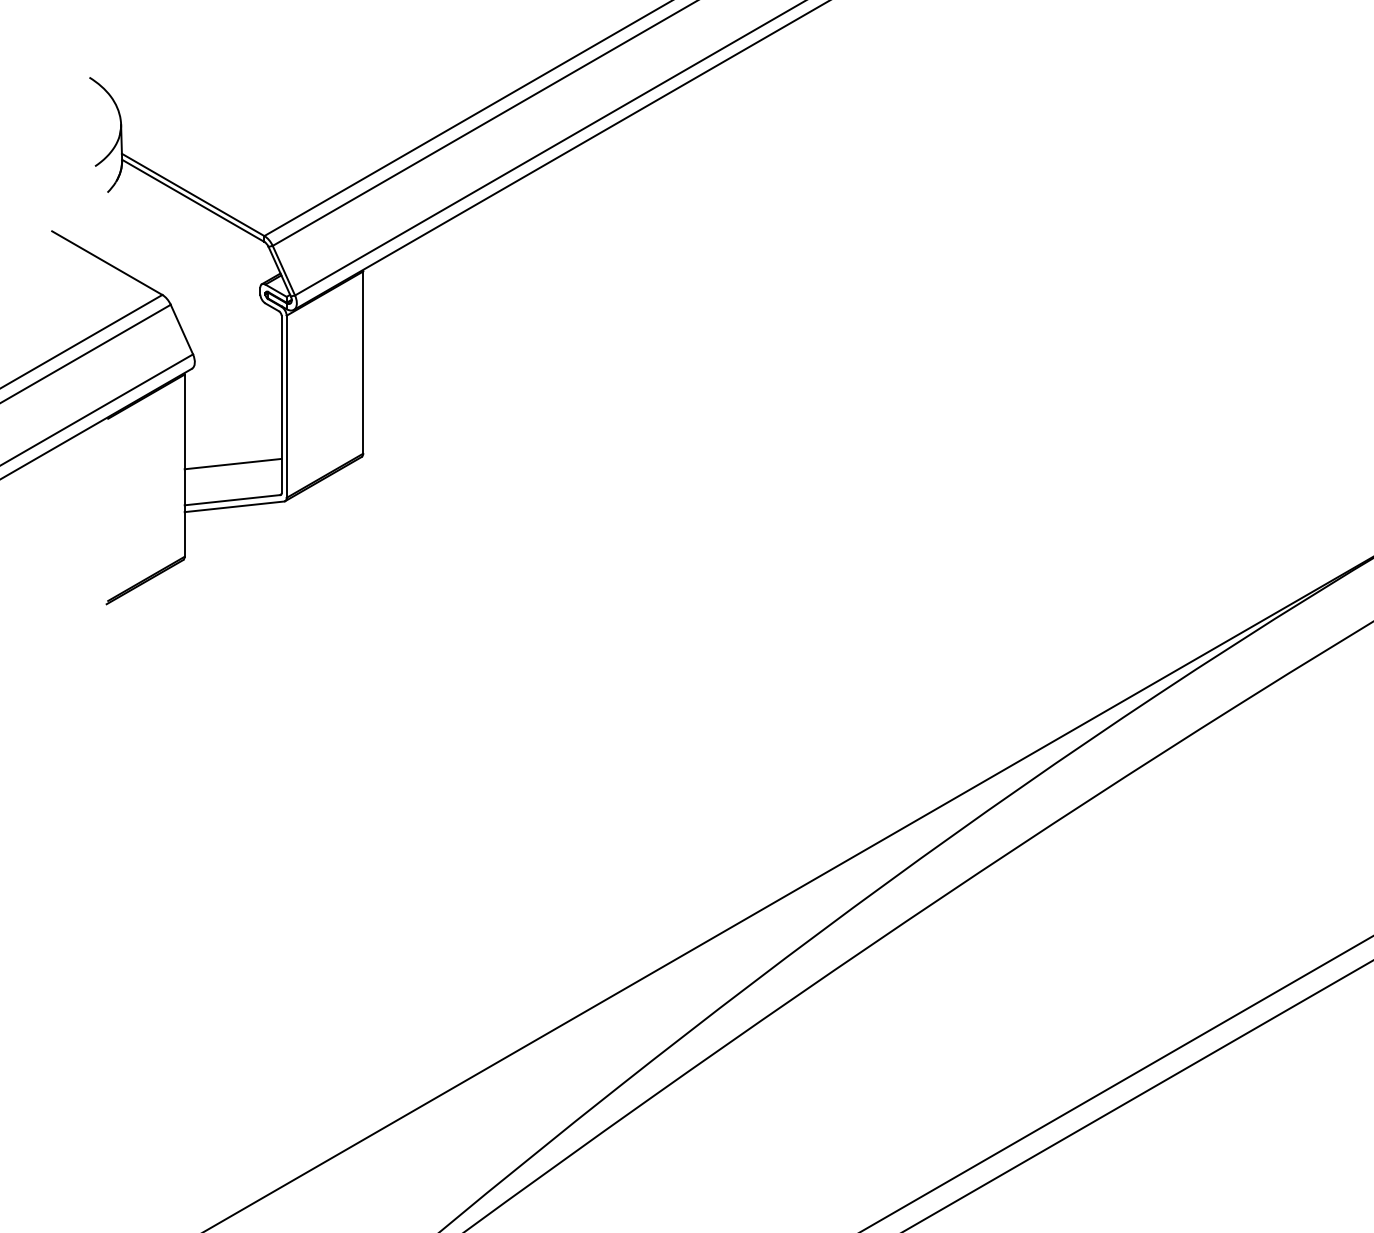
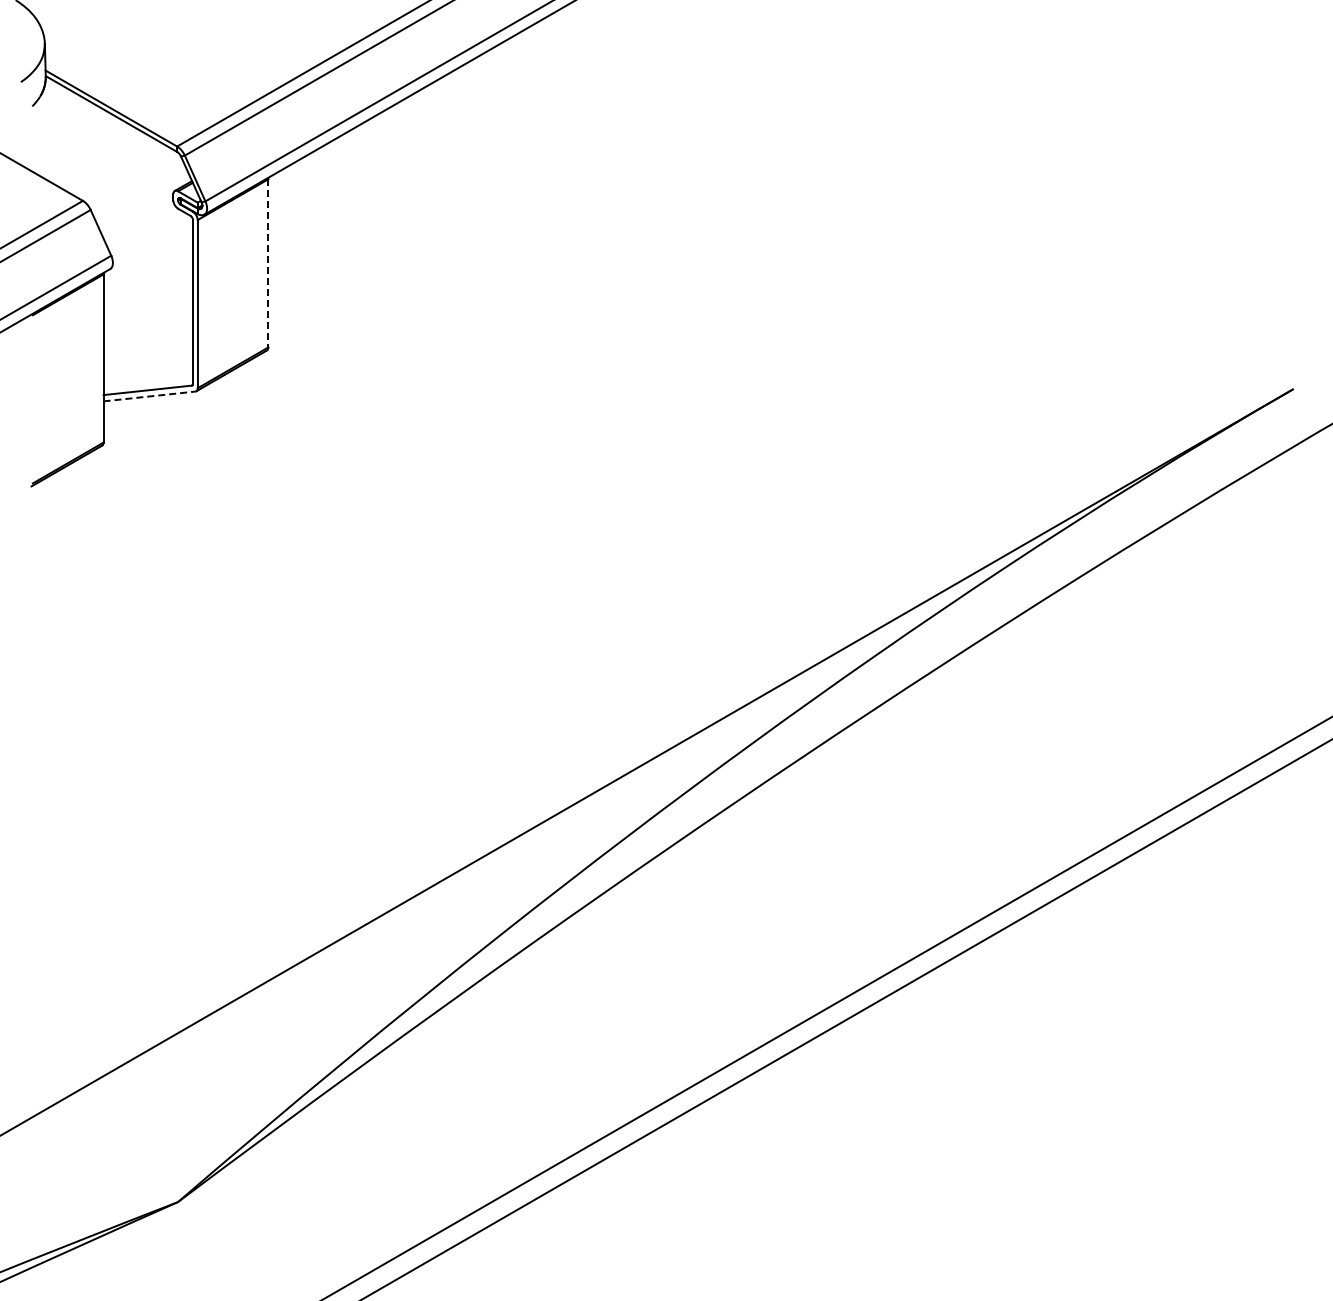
line: (363, 362) -> (268, 263), solid -> dashed
line: (233, 463) -> (148, 356), removed
line: (234, 506) -> (149, 396), solid -> dashed

